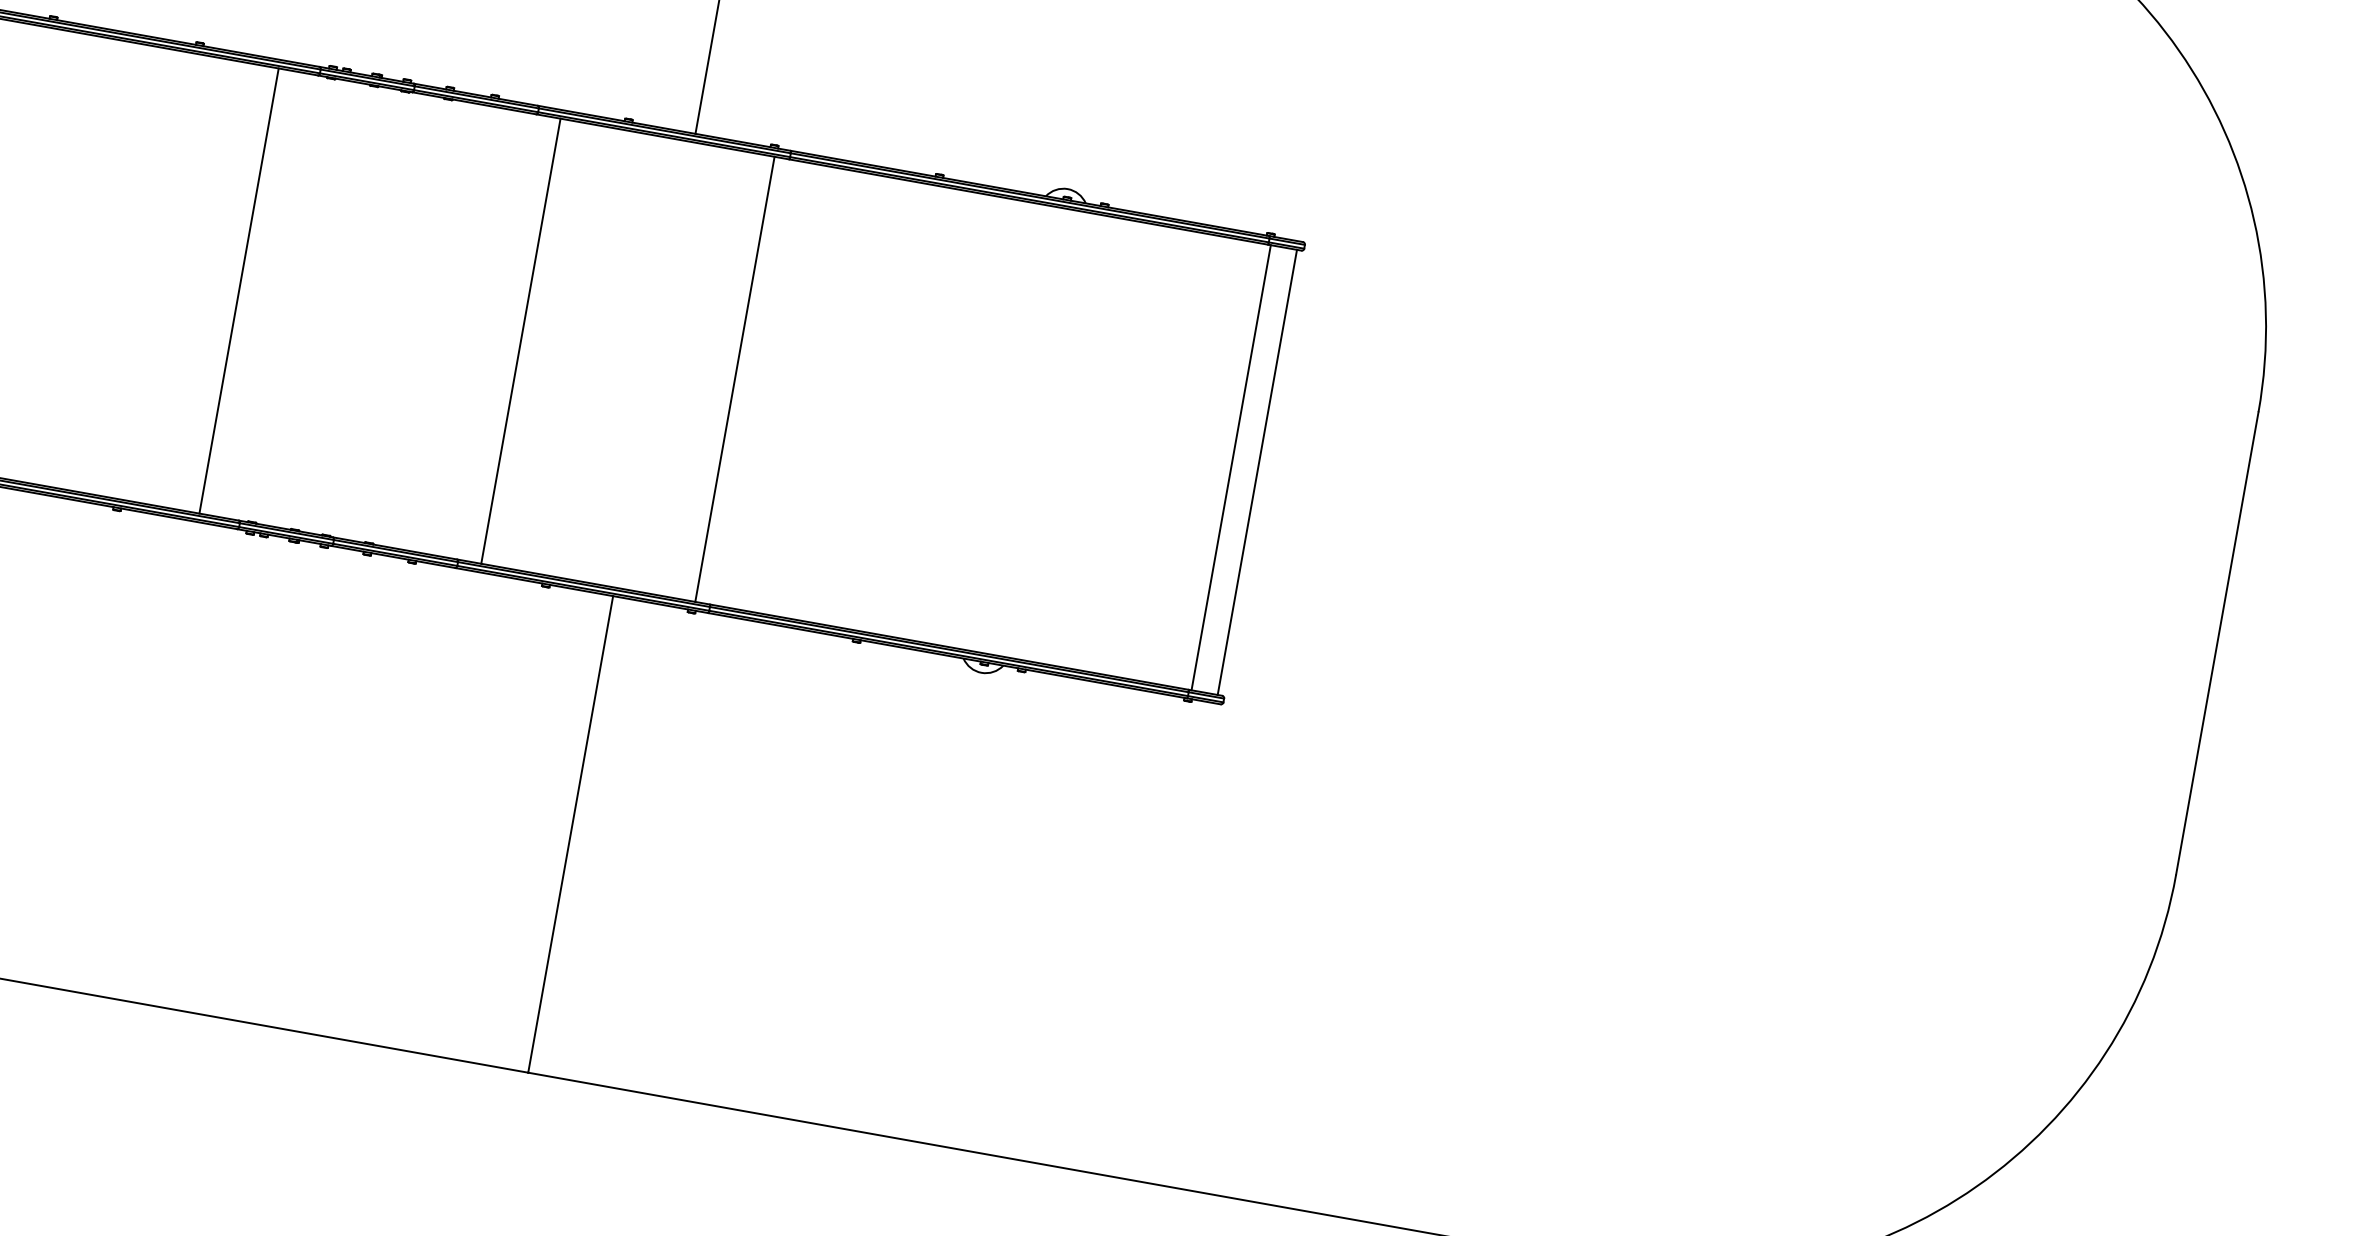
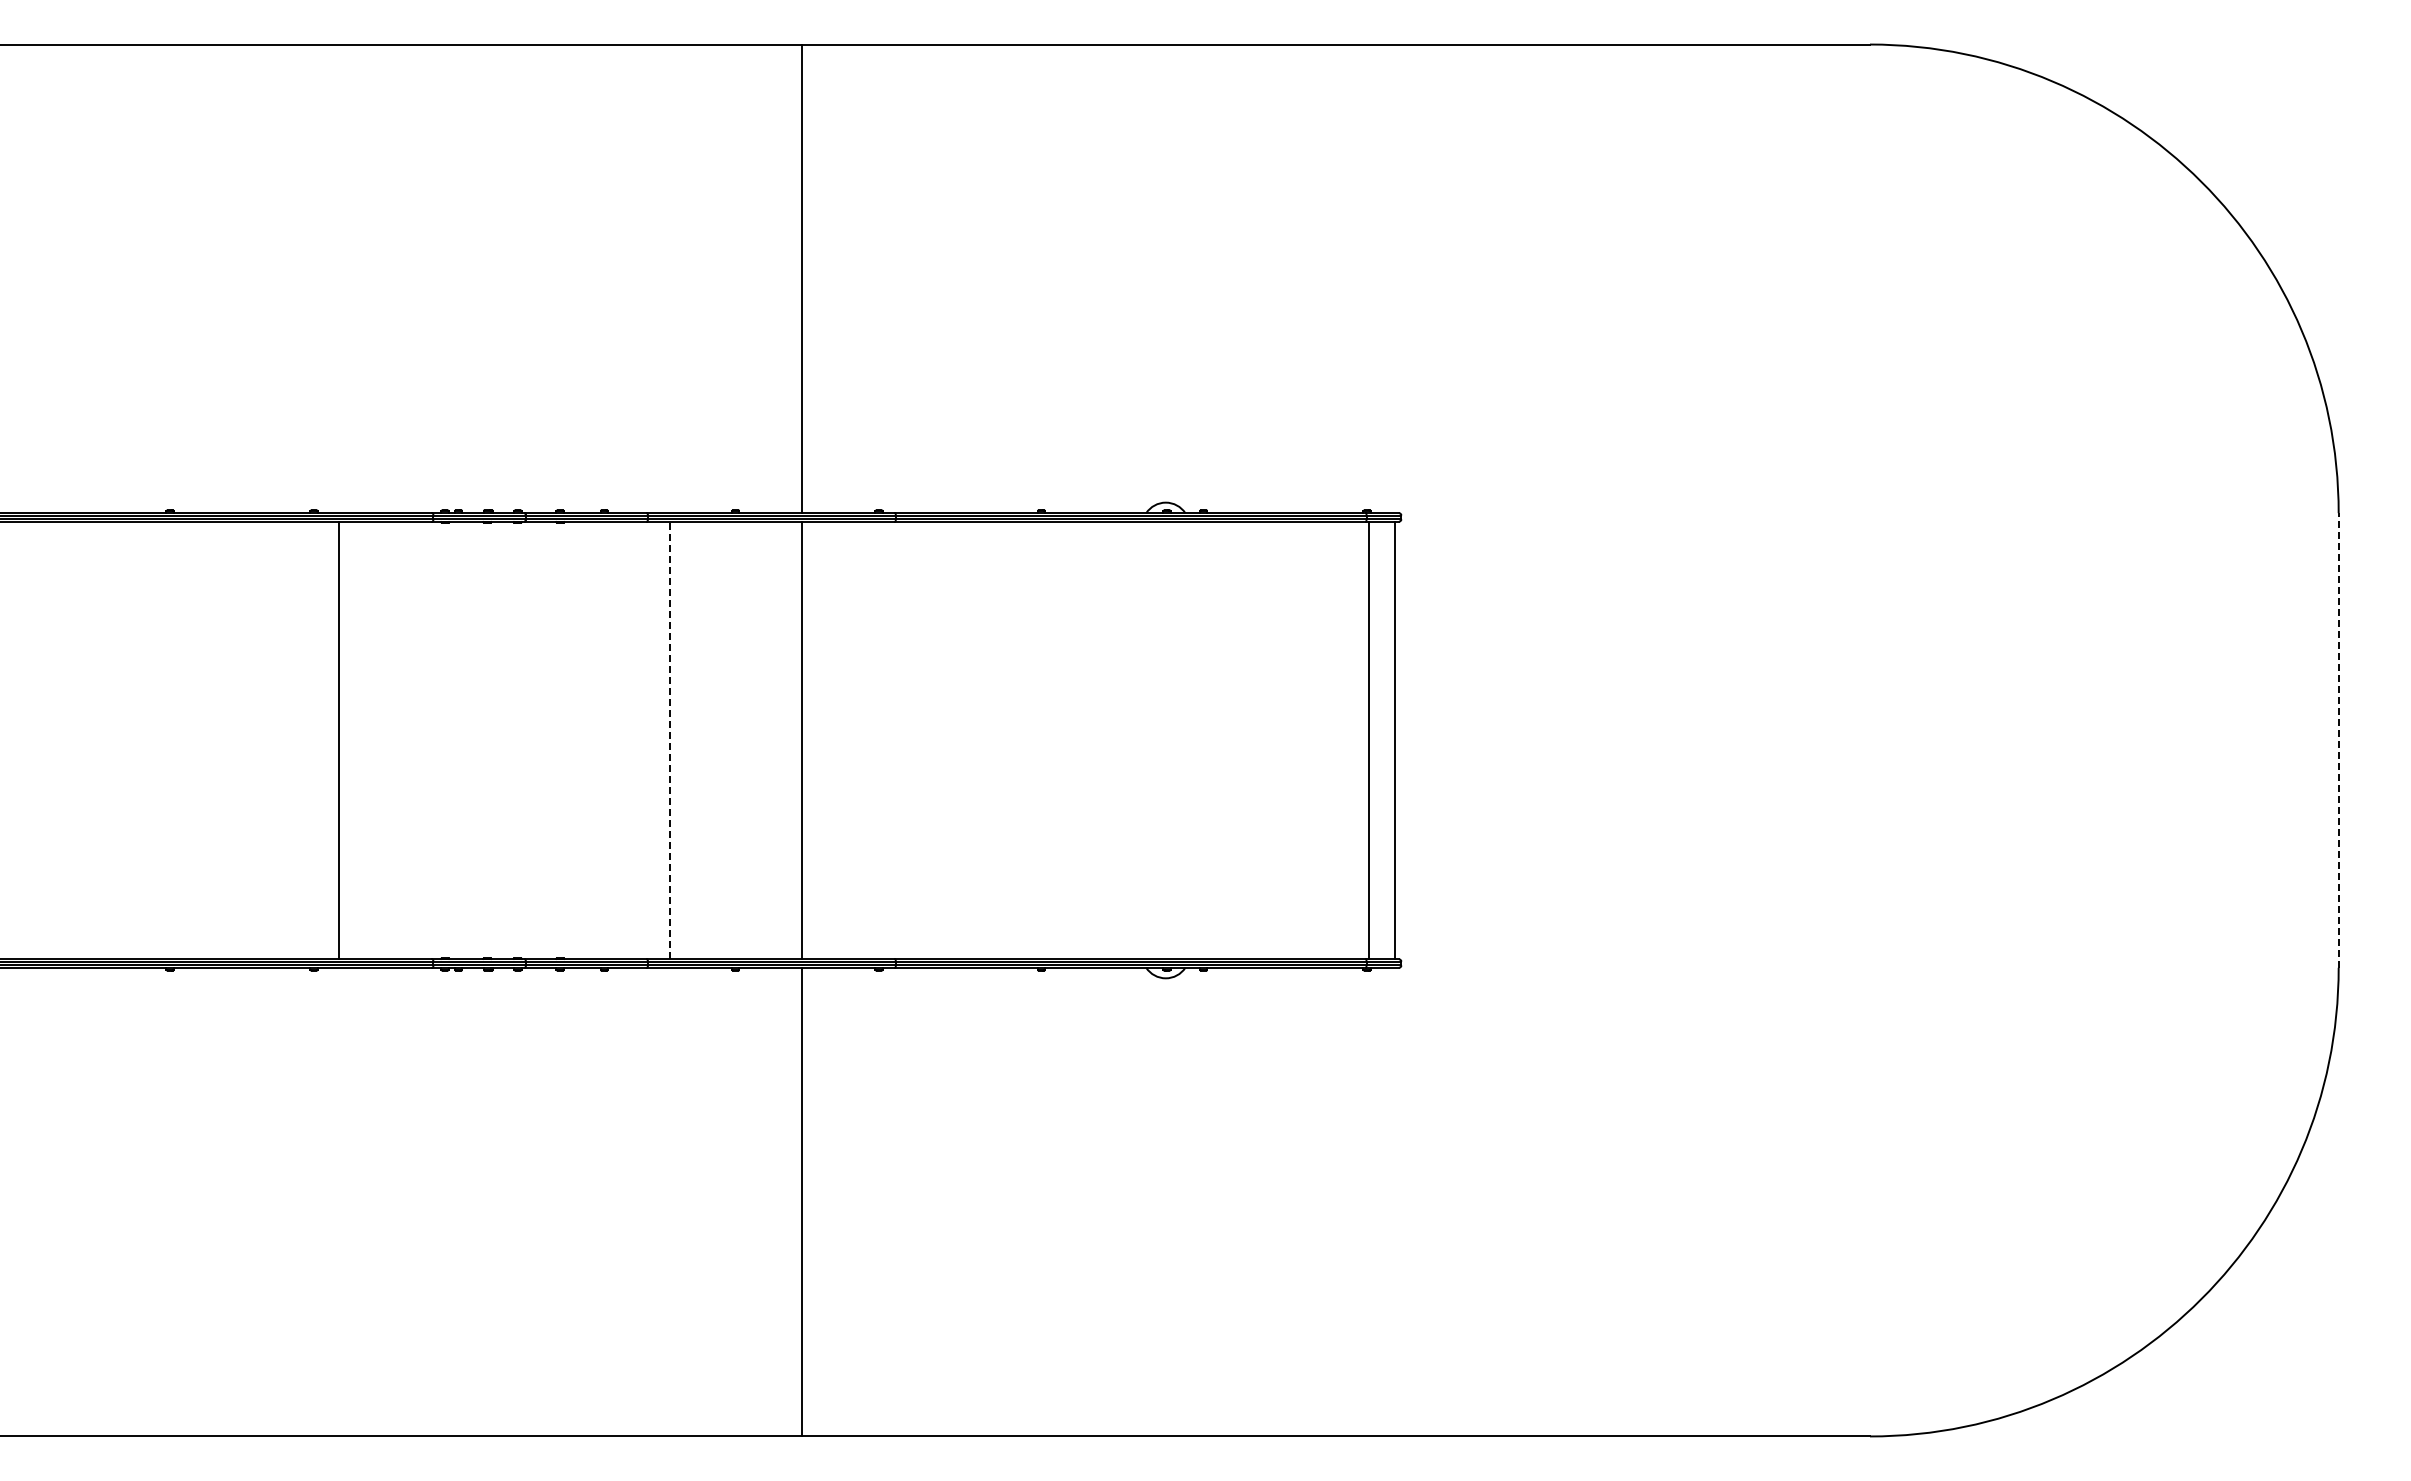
line: (239, 291) -> (339, 740), moved
line: (520, 341) -> (670, 740), solid -> dashed
line: (734, 379) -> (801, 740), moved
line: (2217, 643) -> (2338, 740), solid -> dashed

